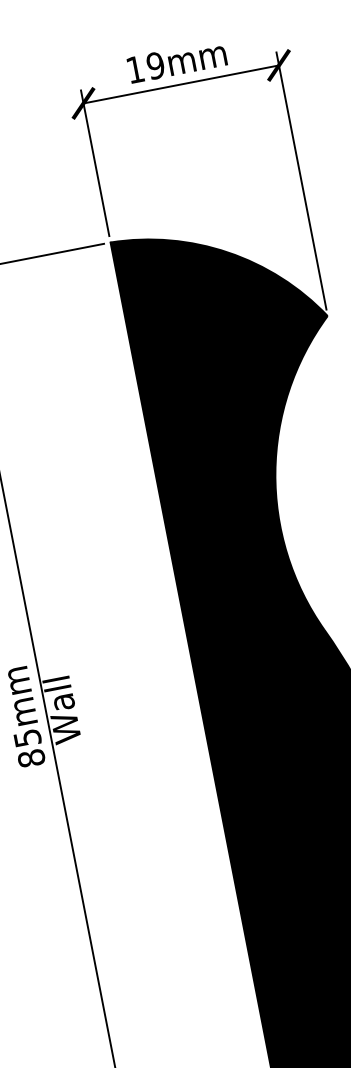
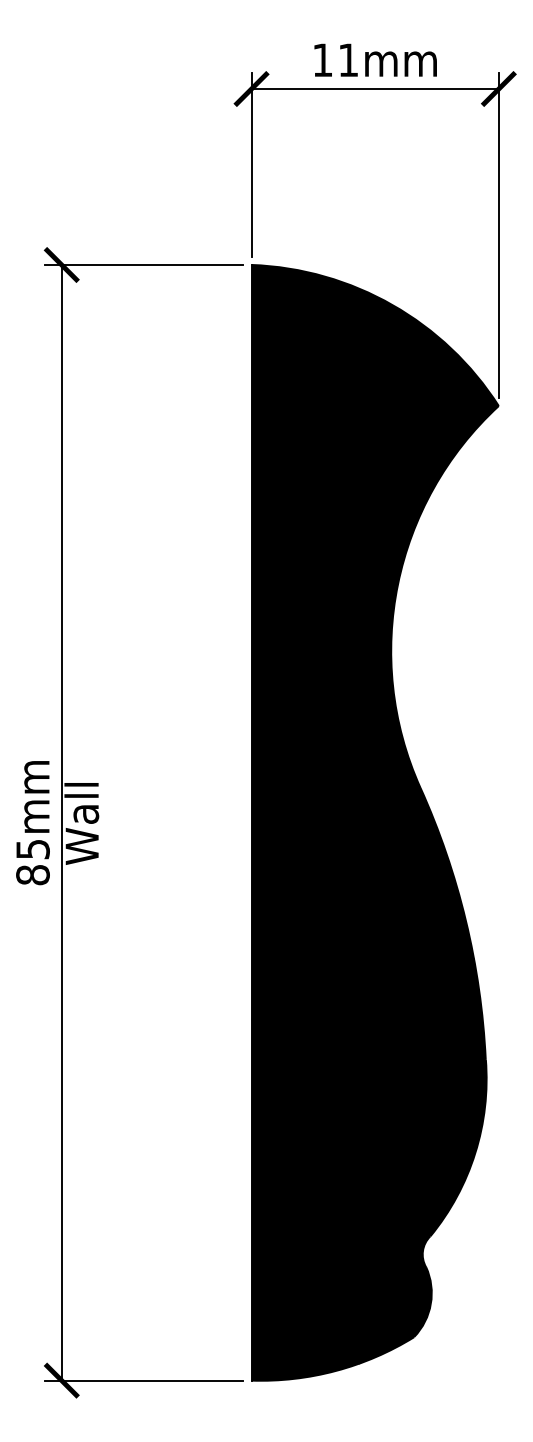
text: (155, 66) -> (348, 60), 19mm -> 11mm

